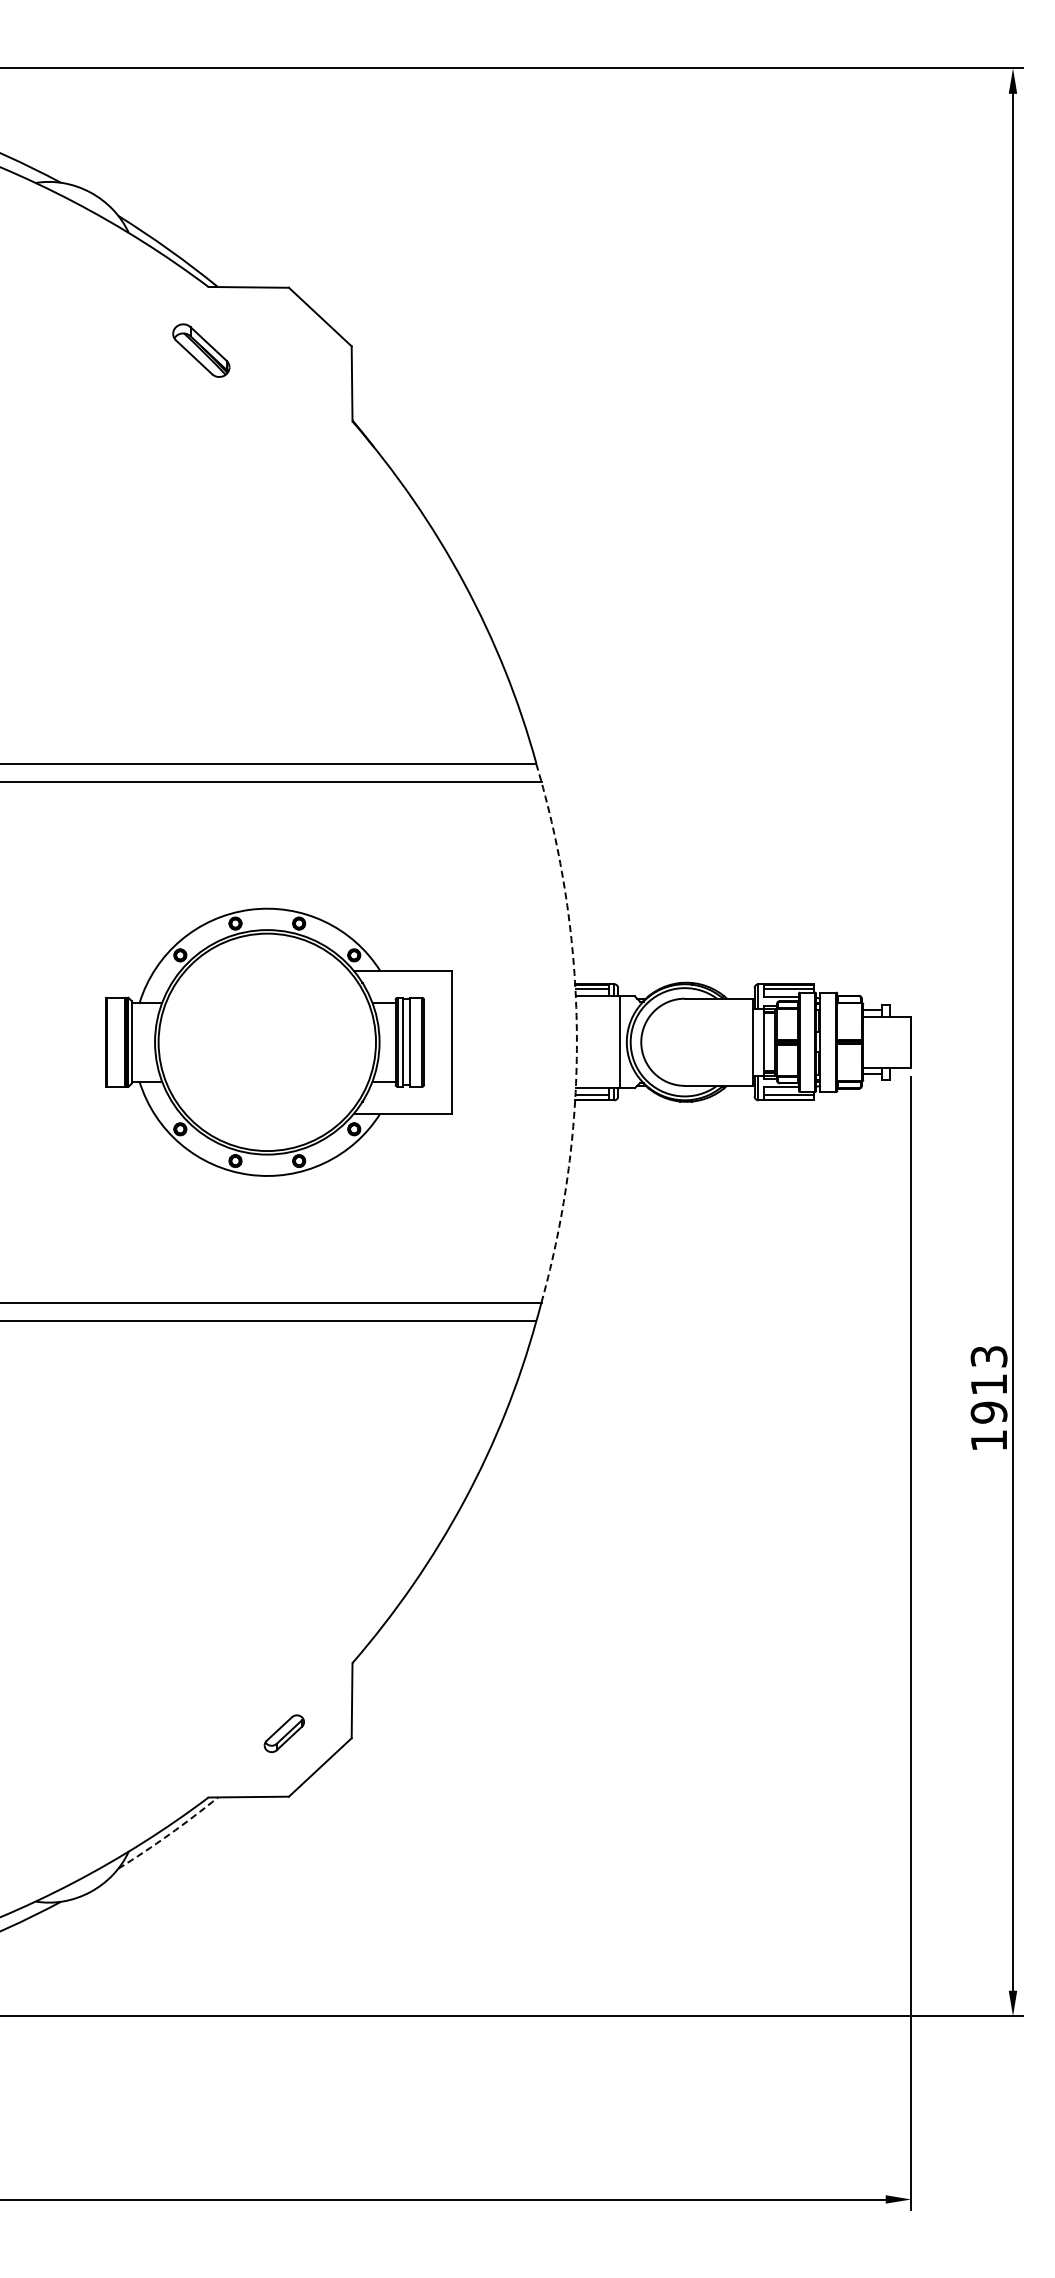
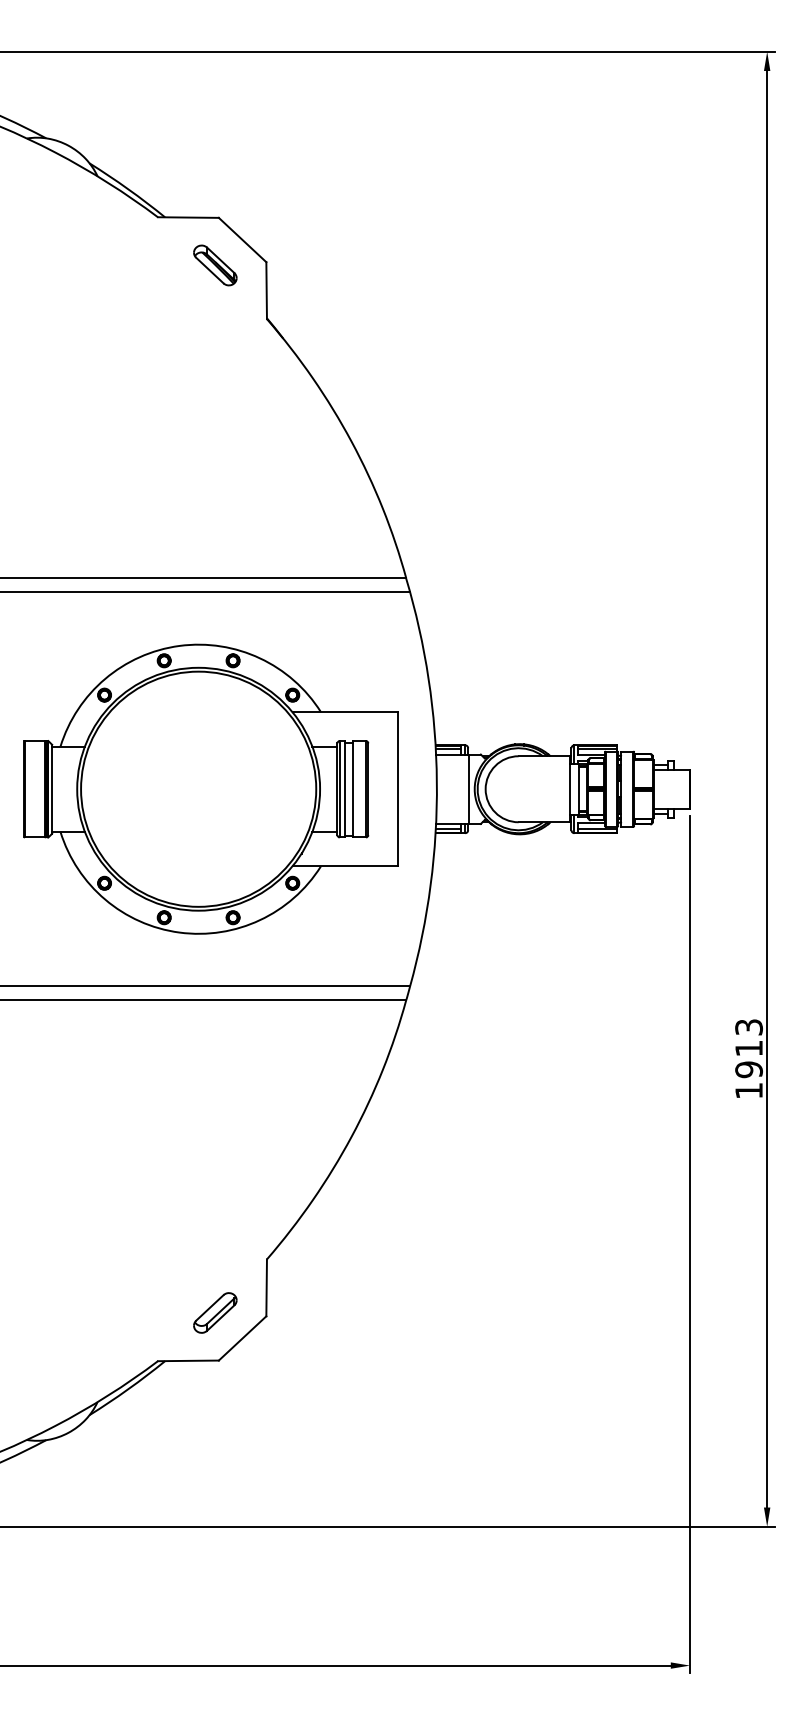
part: (201, 350) -> (215, 265), moved
arc: (576, 1032) -> (436, 781), dashed -> solid
part: (278, 1042) -> (210, 789), size x1.43
part: (284, 1733) -> (215, 1312), size x1.43
arc: (169, 1834) -> (128, 1389), dashed -> solid

